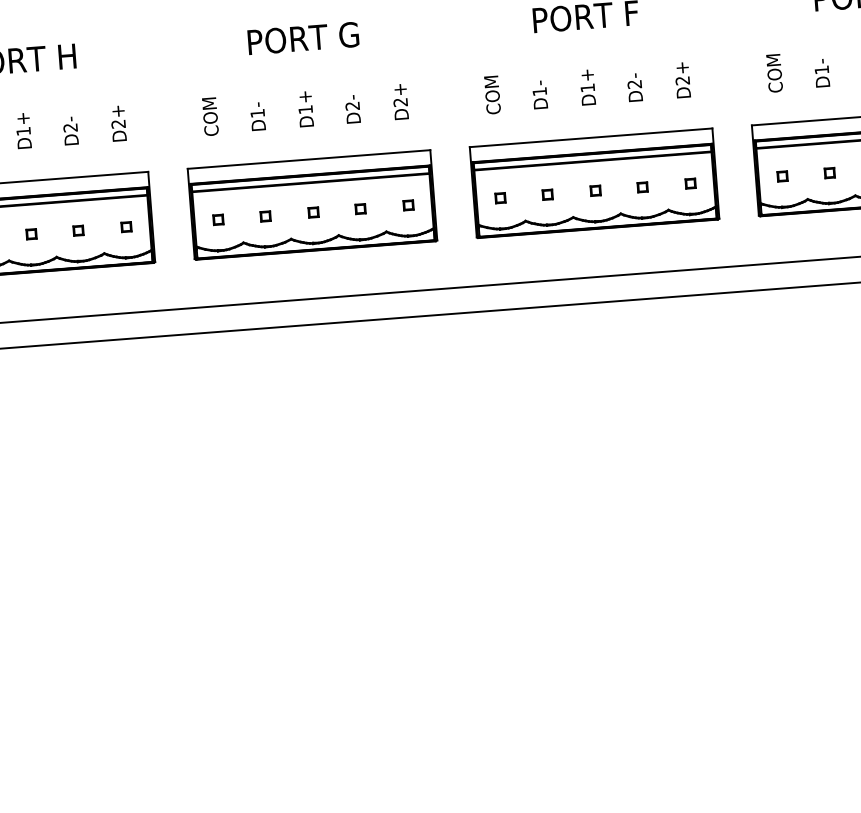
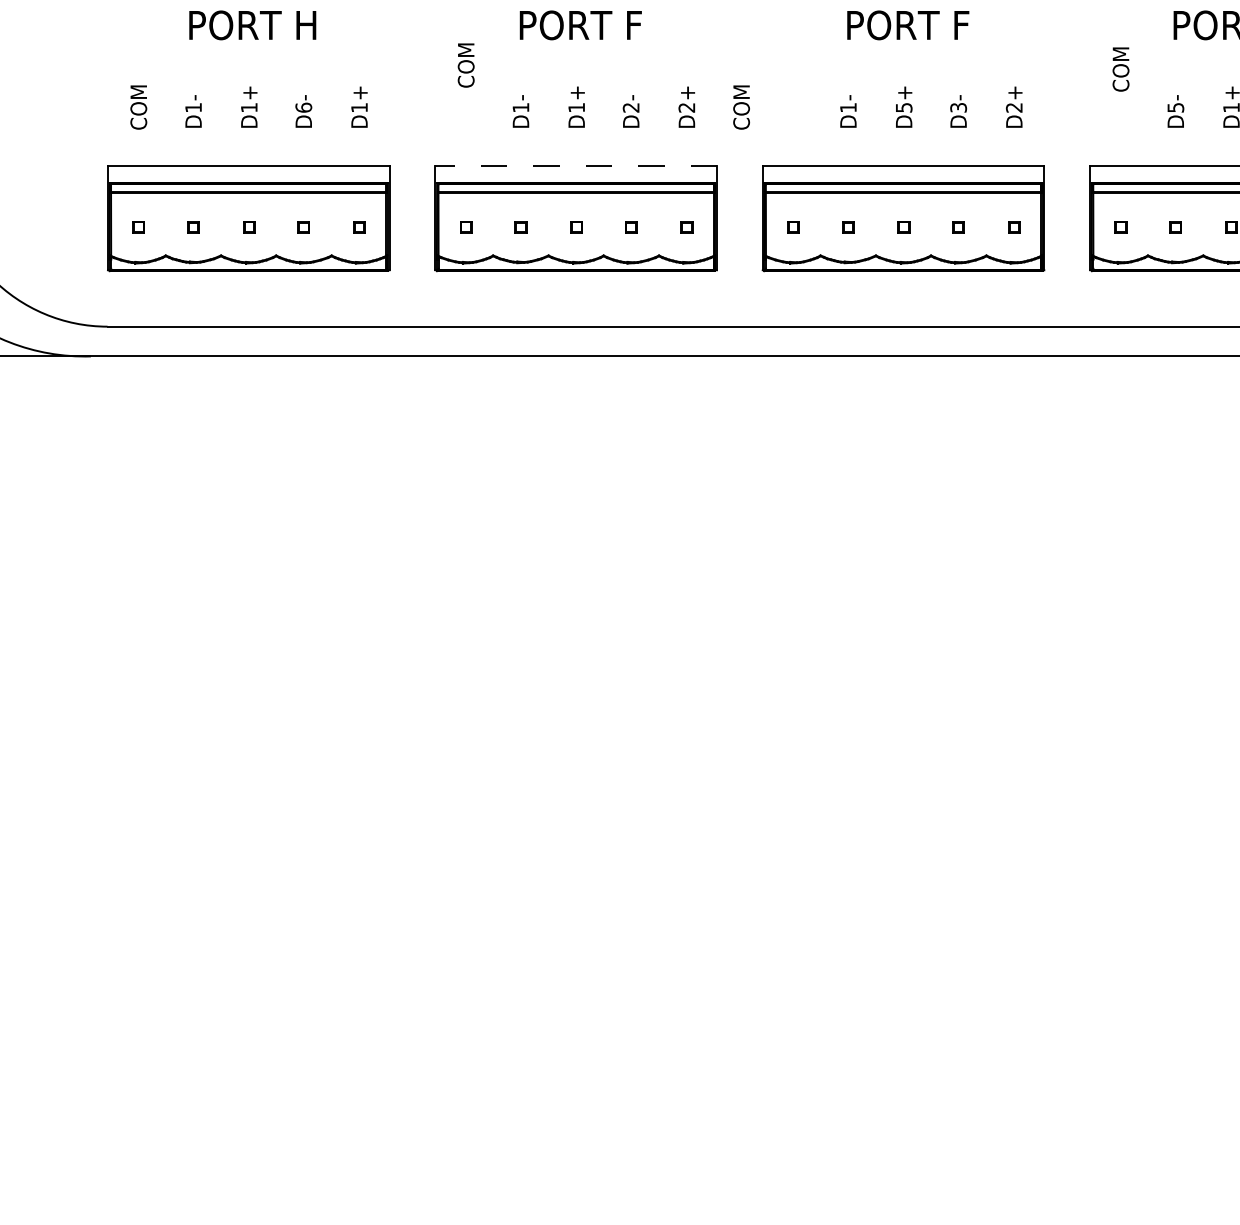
text: (303, 38) -> (580, 25), PORT G -> PORT F
text: (821, 69) -> (1175, 107), D1- -> D5-
text: (774, 73) -> (1120, 69), moved
text: (634, 84) -> (958, 107), D2- -> D3-
text: (588, 87) -> (904, 107), D1+ -> D5+
text: (492, 95) -> (741, 107), moved
text: (209, 116) -> (465, 65), moved
text: (118, 123) -> (359, 107), D2+ -> D1+
text: (70, 127) -> (303, 107), D2- -> D6-
line: (309, 159) -> (576, 165), solid -> dashed

